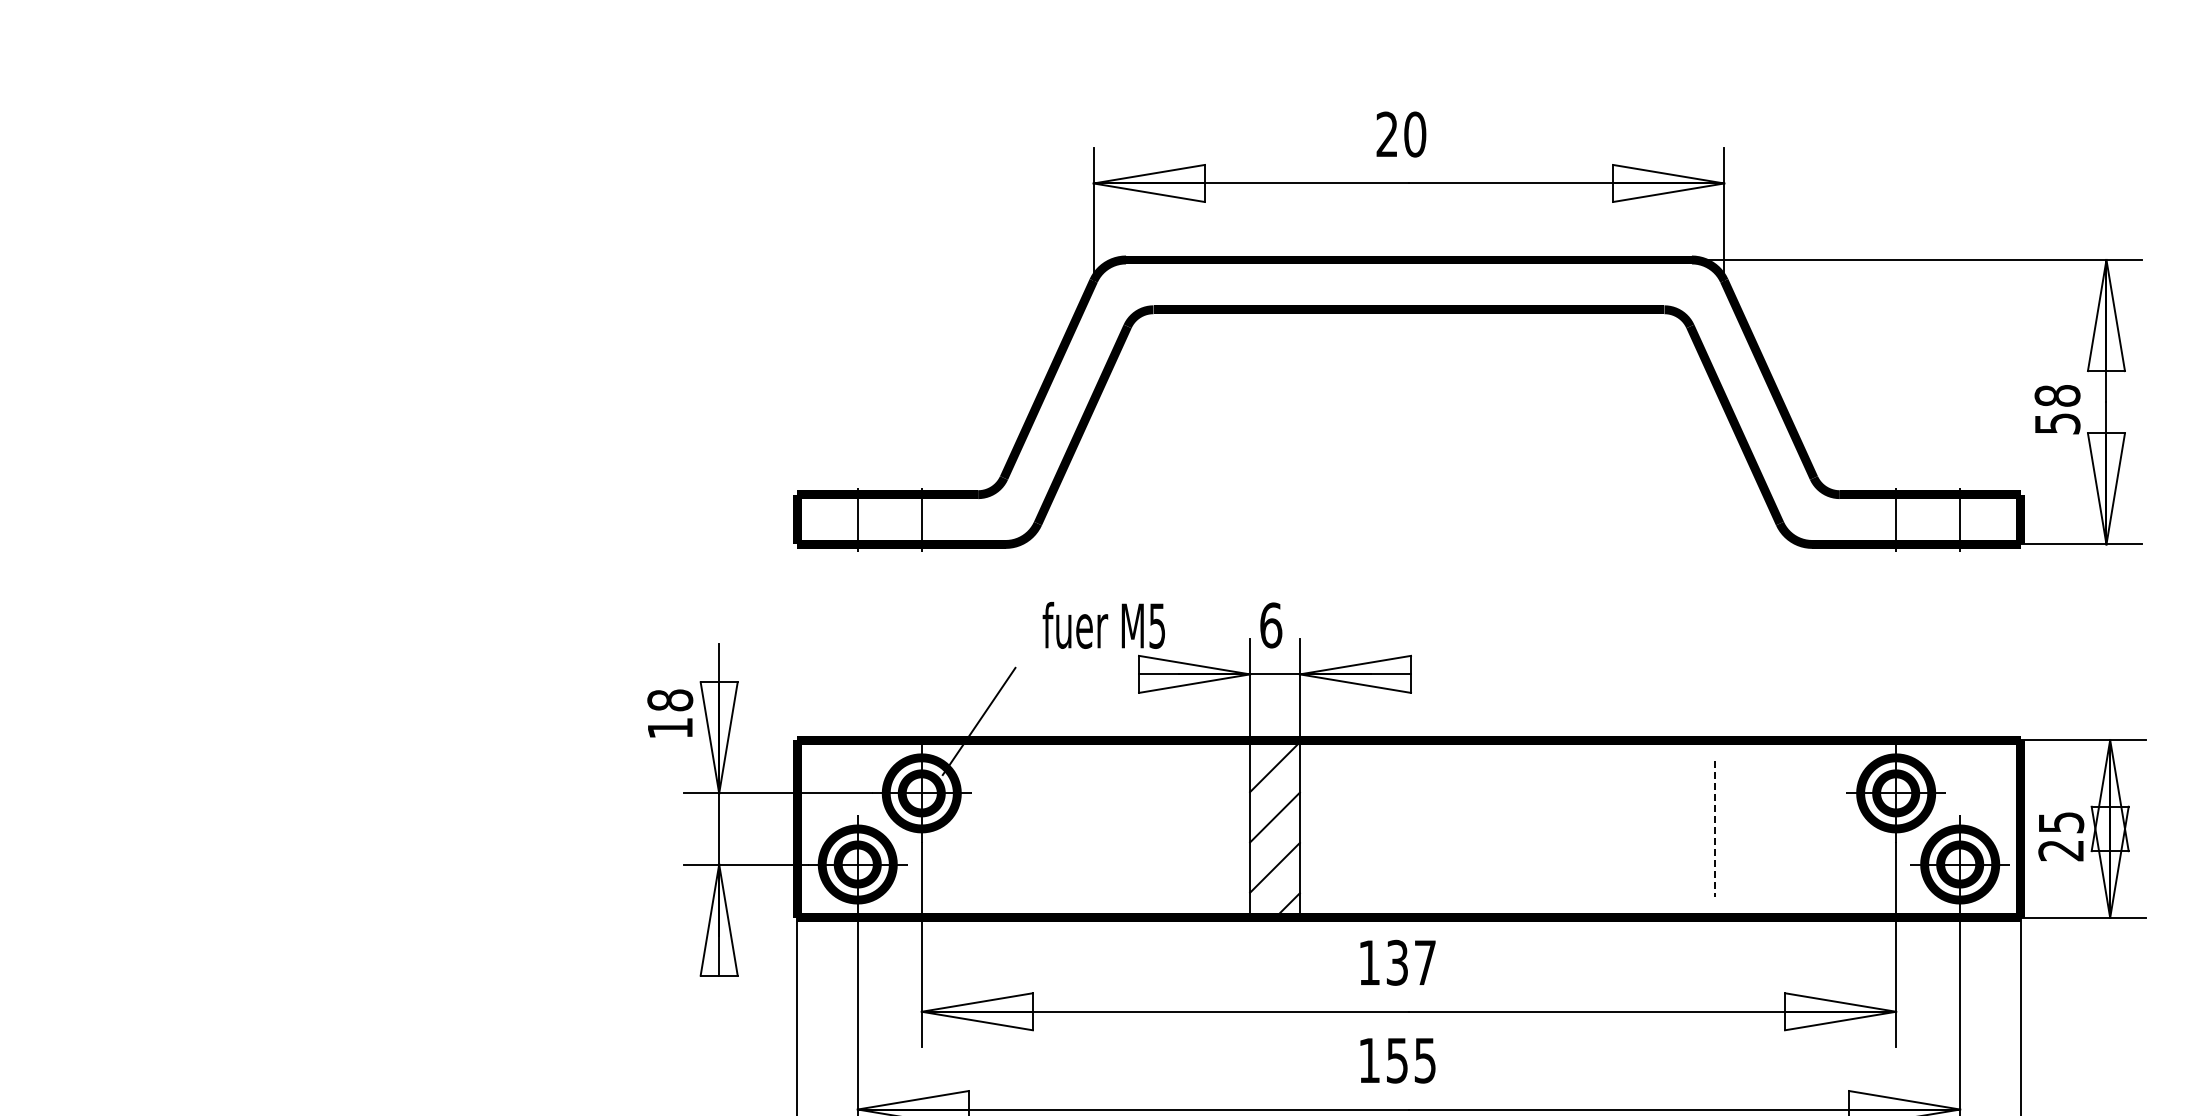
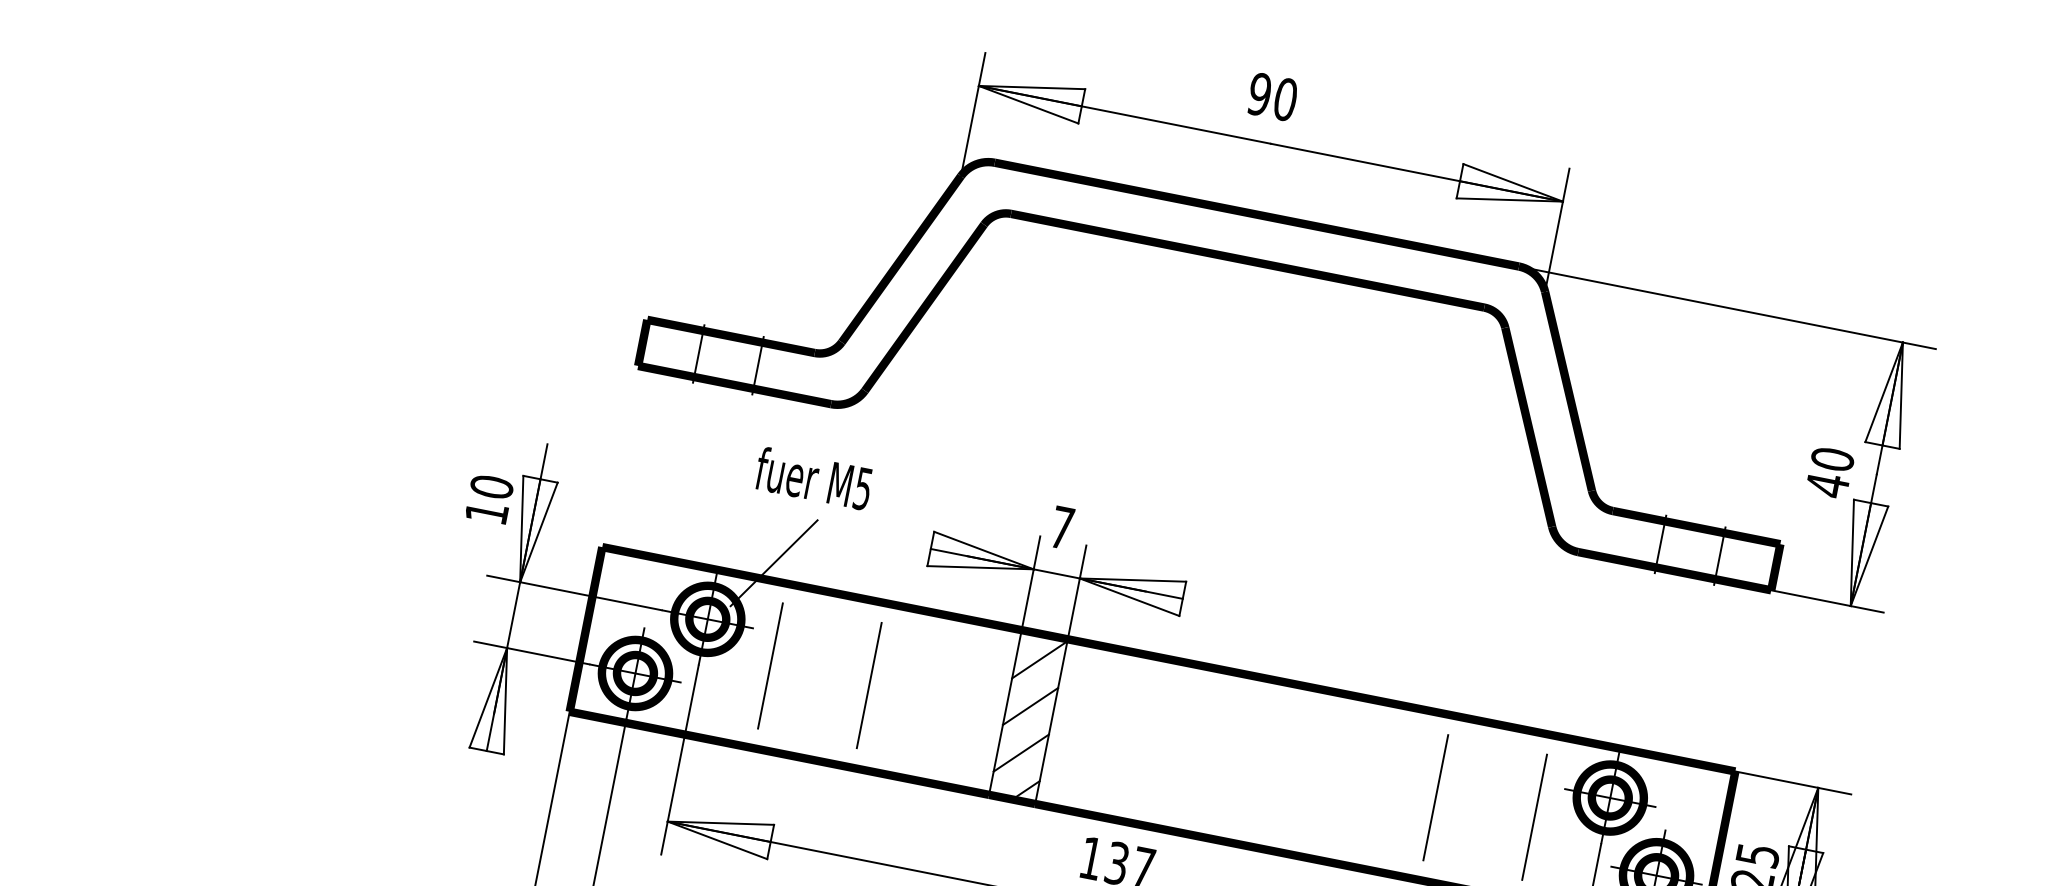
text: (1387, 134) -> (1259, 94), 20 -> 90
text: (2057, 409) -> (1830, 472), 58 -> 40
text: (1103, 625) -> (813, 478), moved
text: (1271, 625) -> (1062, 527), 6 -> 7
text: (670, 700) -> (492, 487), 18 -> 10
line: (996, 828) -> (770, 665), added
line: (1103, 828) -> (869, 685), added
line: (1714, 828) -> (1435, 797), dashed -> solid
line: (1821, 828) -> (1534, 816), added

